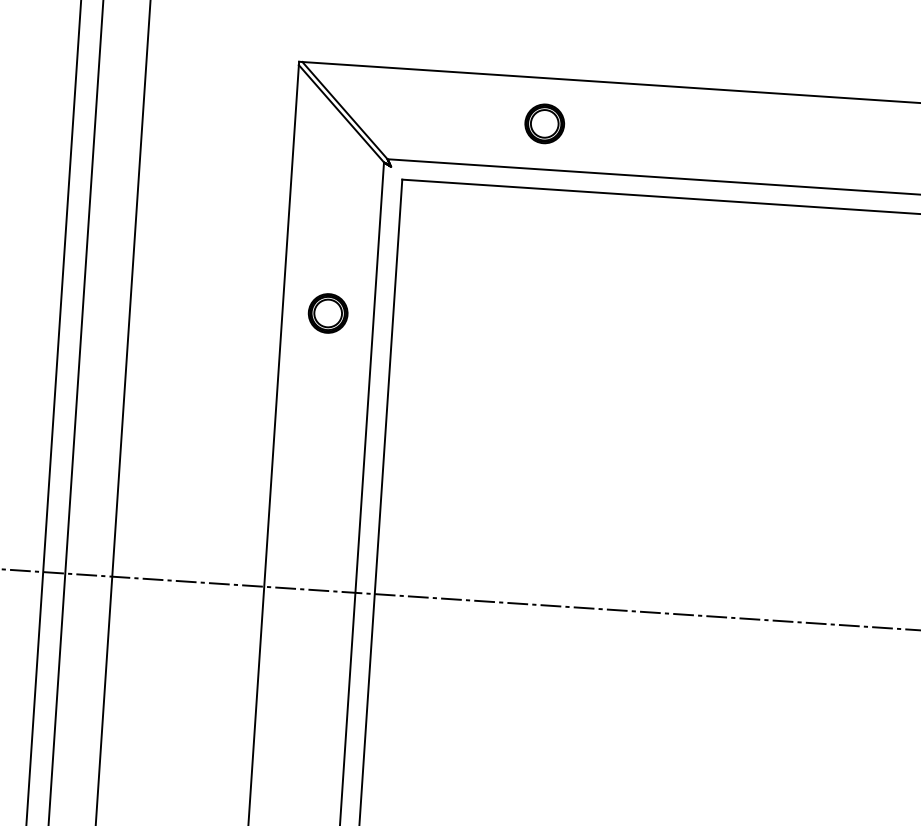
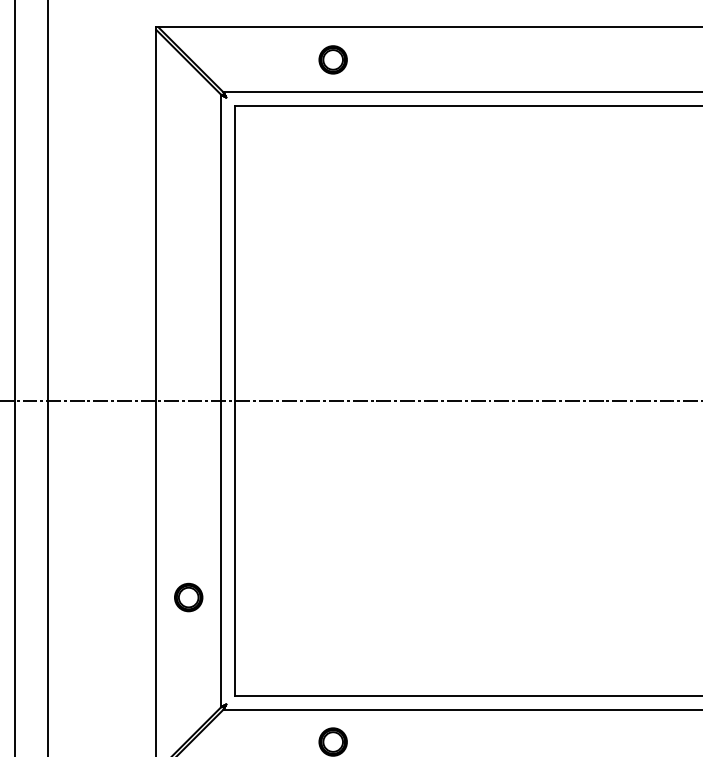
part: (327, 313) -> (188, 204), removed

